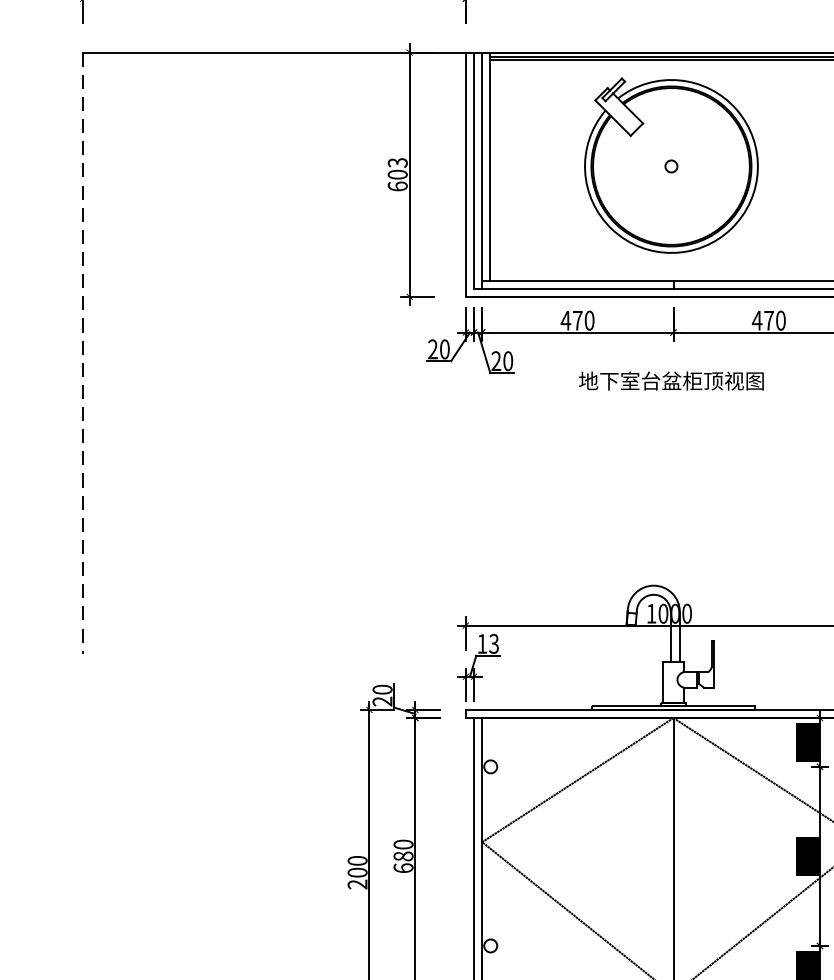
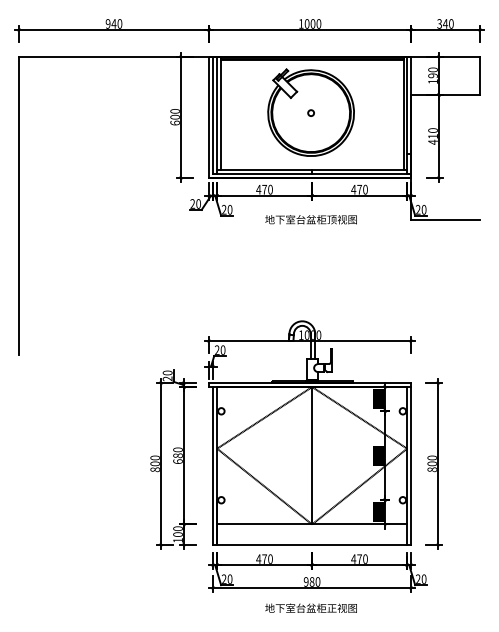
text: (396, 163) -> (174, 111), 603 -> 600
line: (84, 354) -> (19, 206), dashed -> solid
text: (486, 642) -> (219, 349), 13 -> 20
text: (356, 884) -> (154, 469), 200 -> 800

